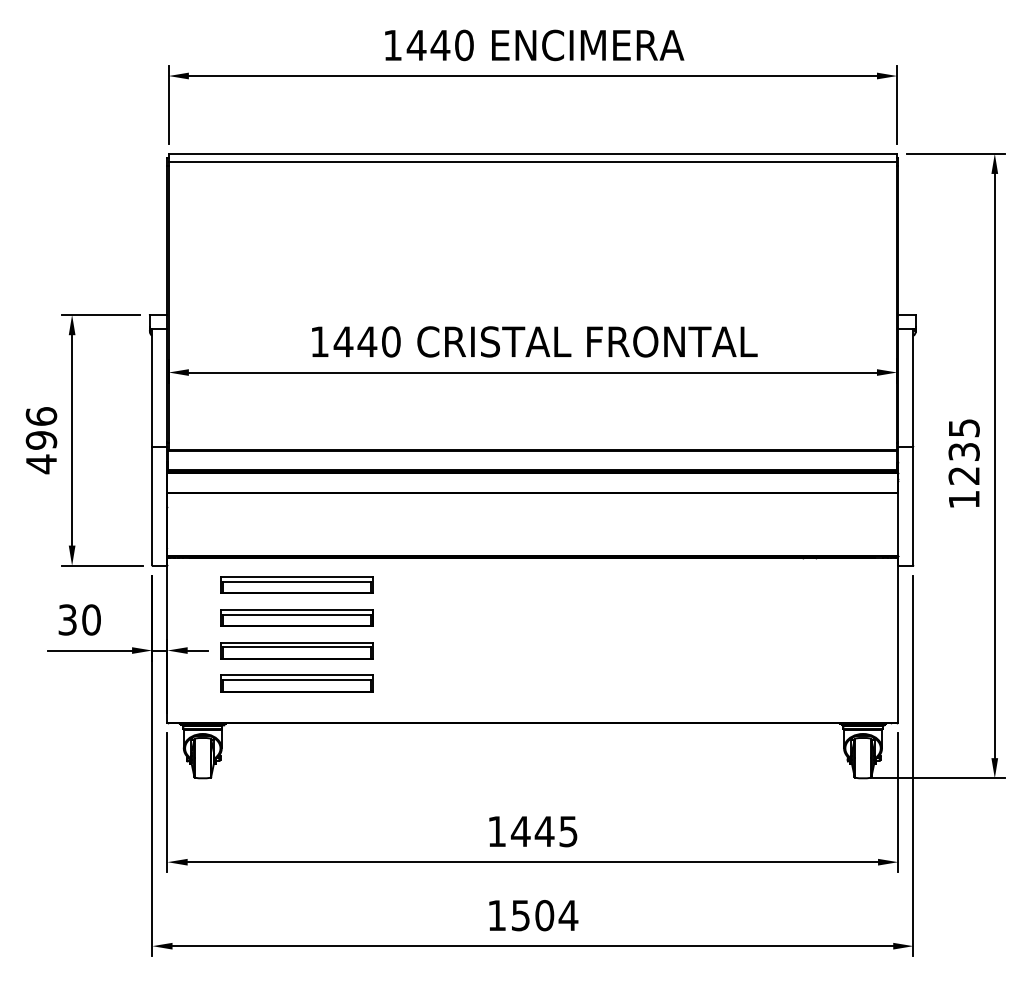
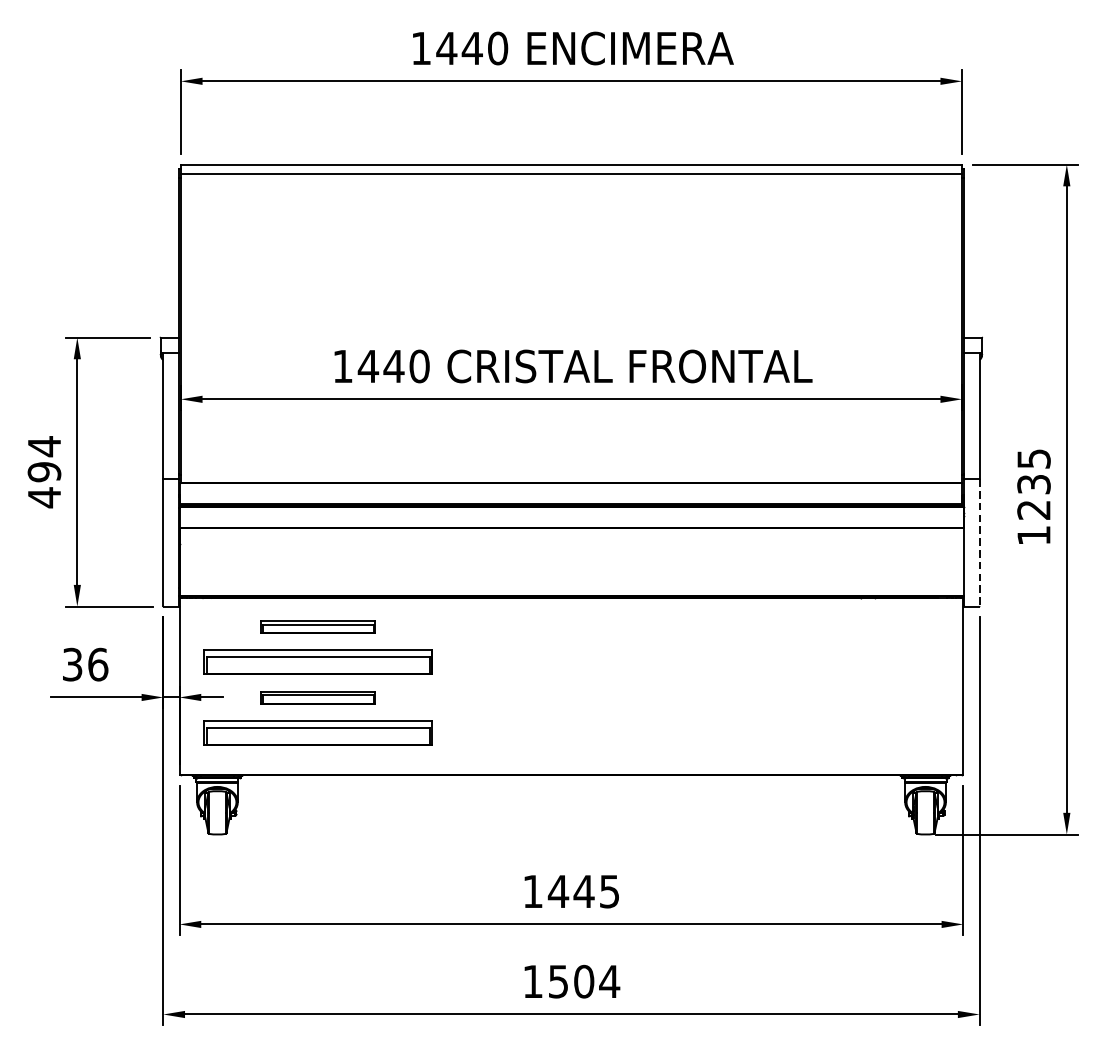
text: (41, 416) -> (44, 446), 496 -> 494
line: (913, 506) -> (979, 542), solid -> dashed
part: (296, 584) -> (317, 626), size x0.7
part: (296, 617) -> (317, 662), size x1.4
text: (91, 619) -> (98, 664), 30 -> 36
part: (296, 650) -> (317, 697), size x0.7
part: (296, 683) -> (317, 732), size x1.4

